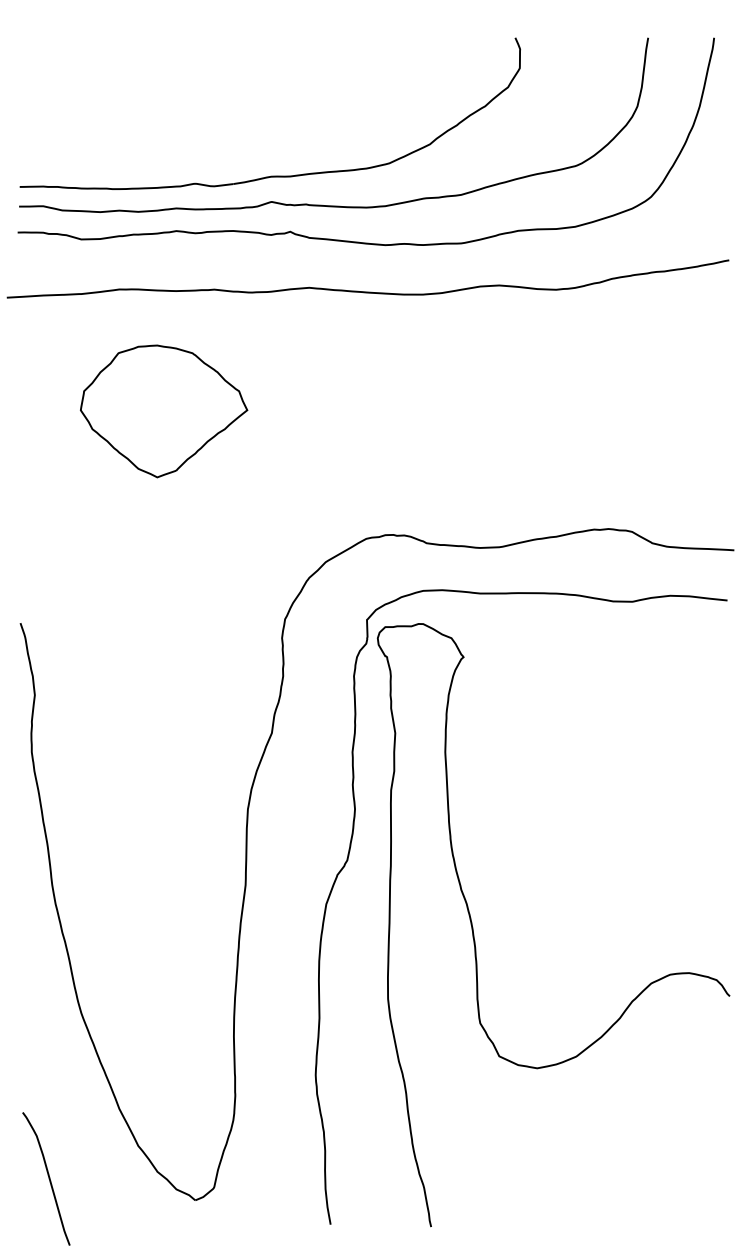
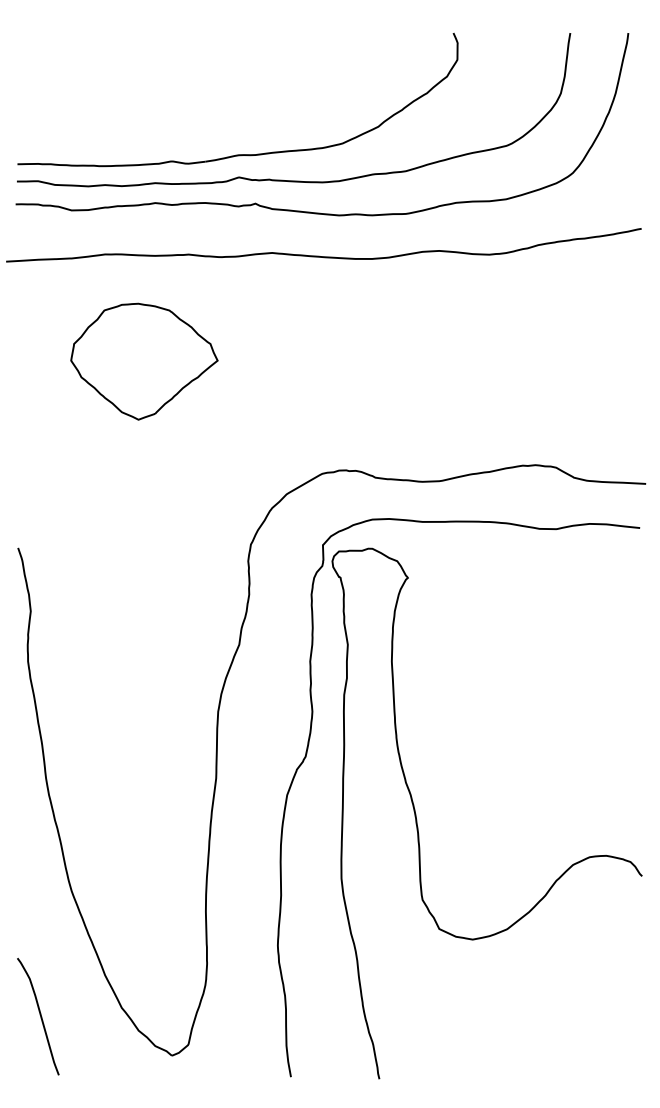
curve: (48, 1178) -> (40, 1016), moved

